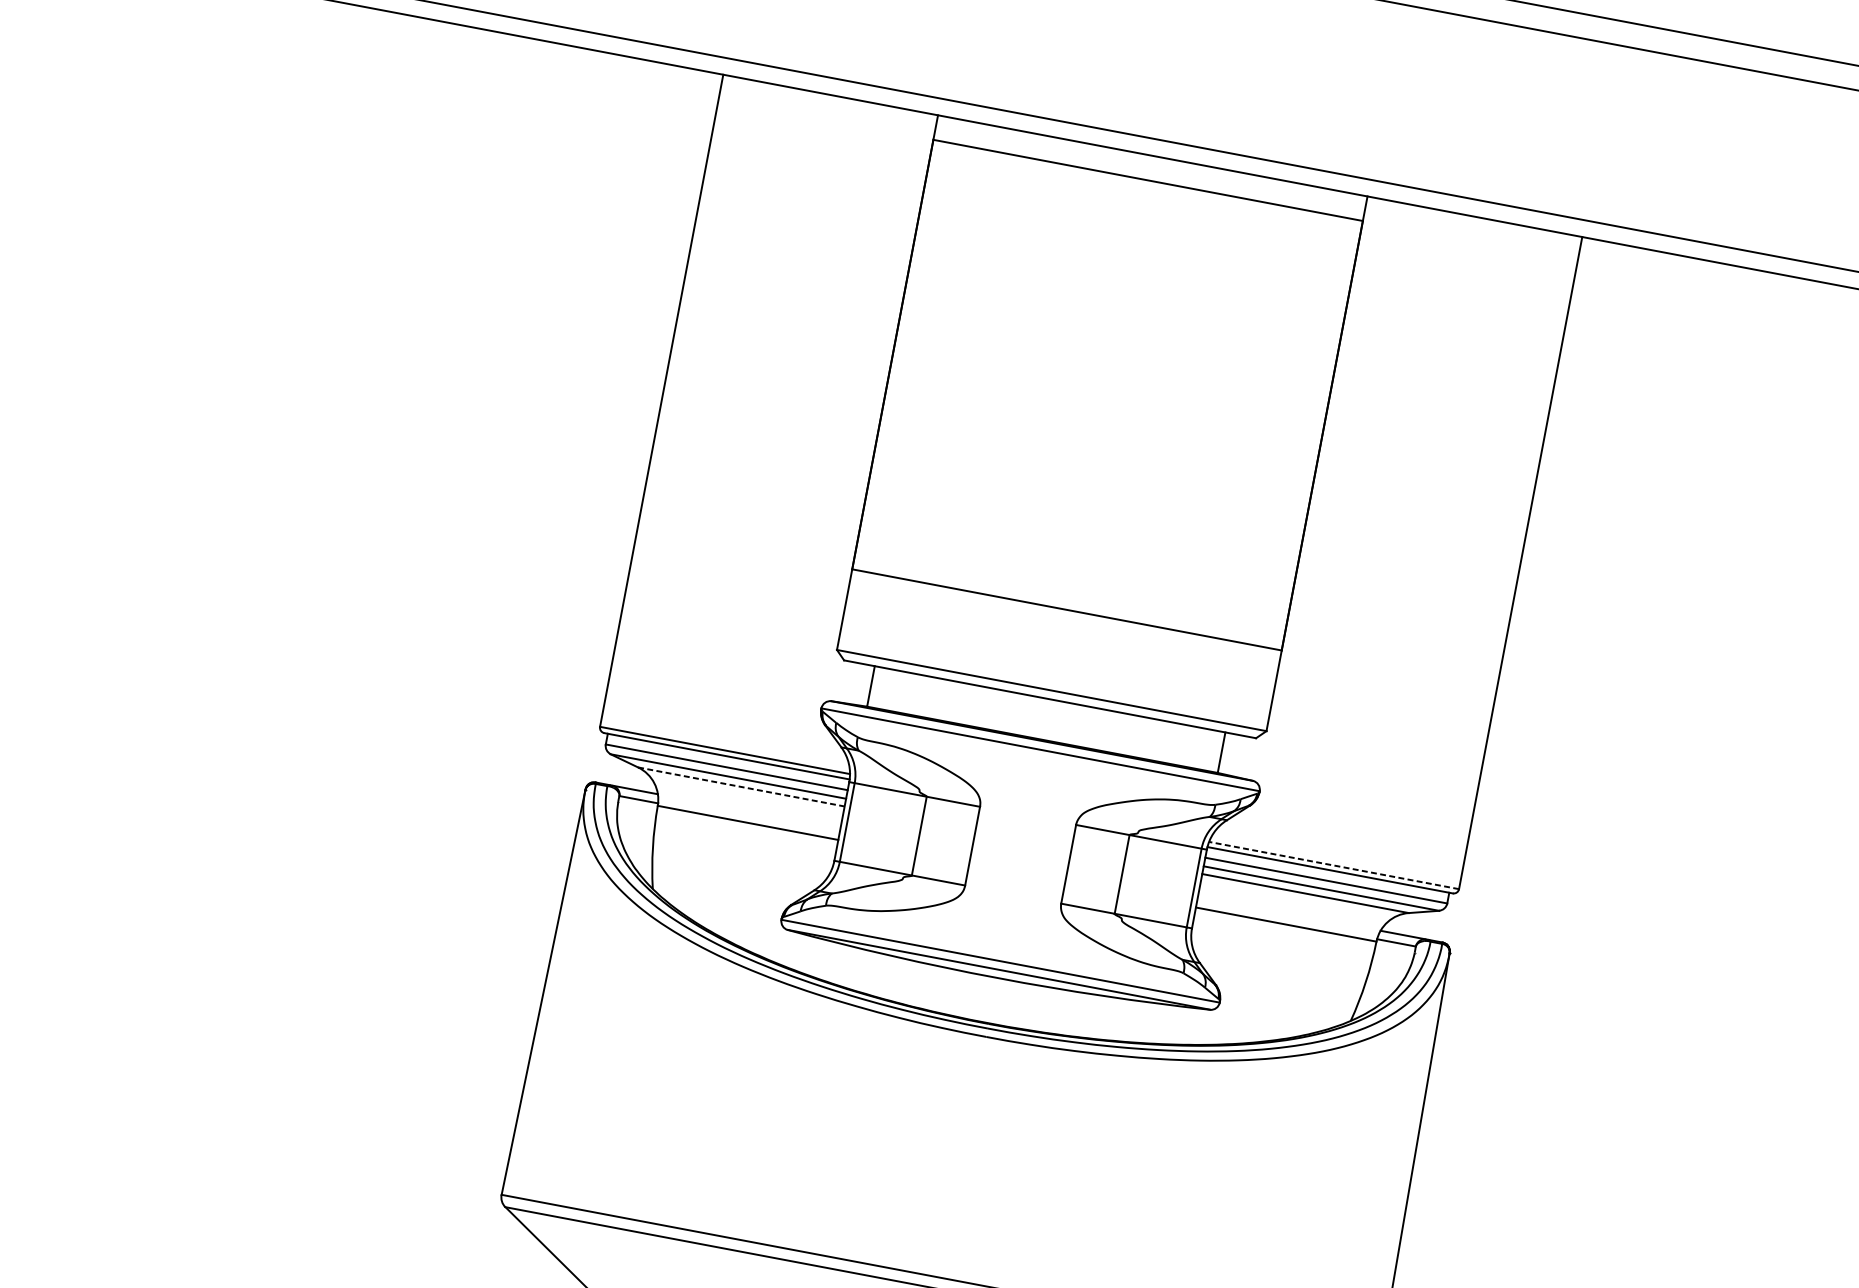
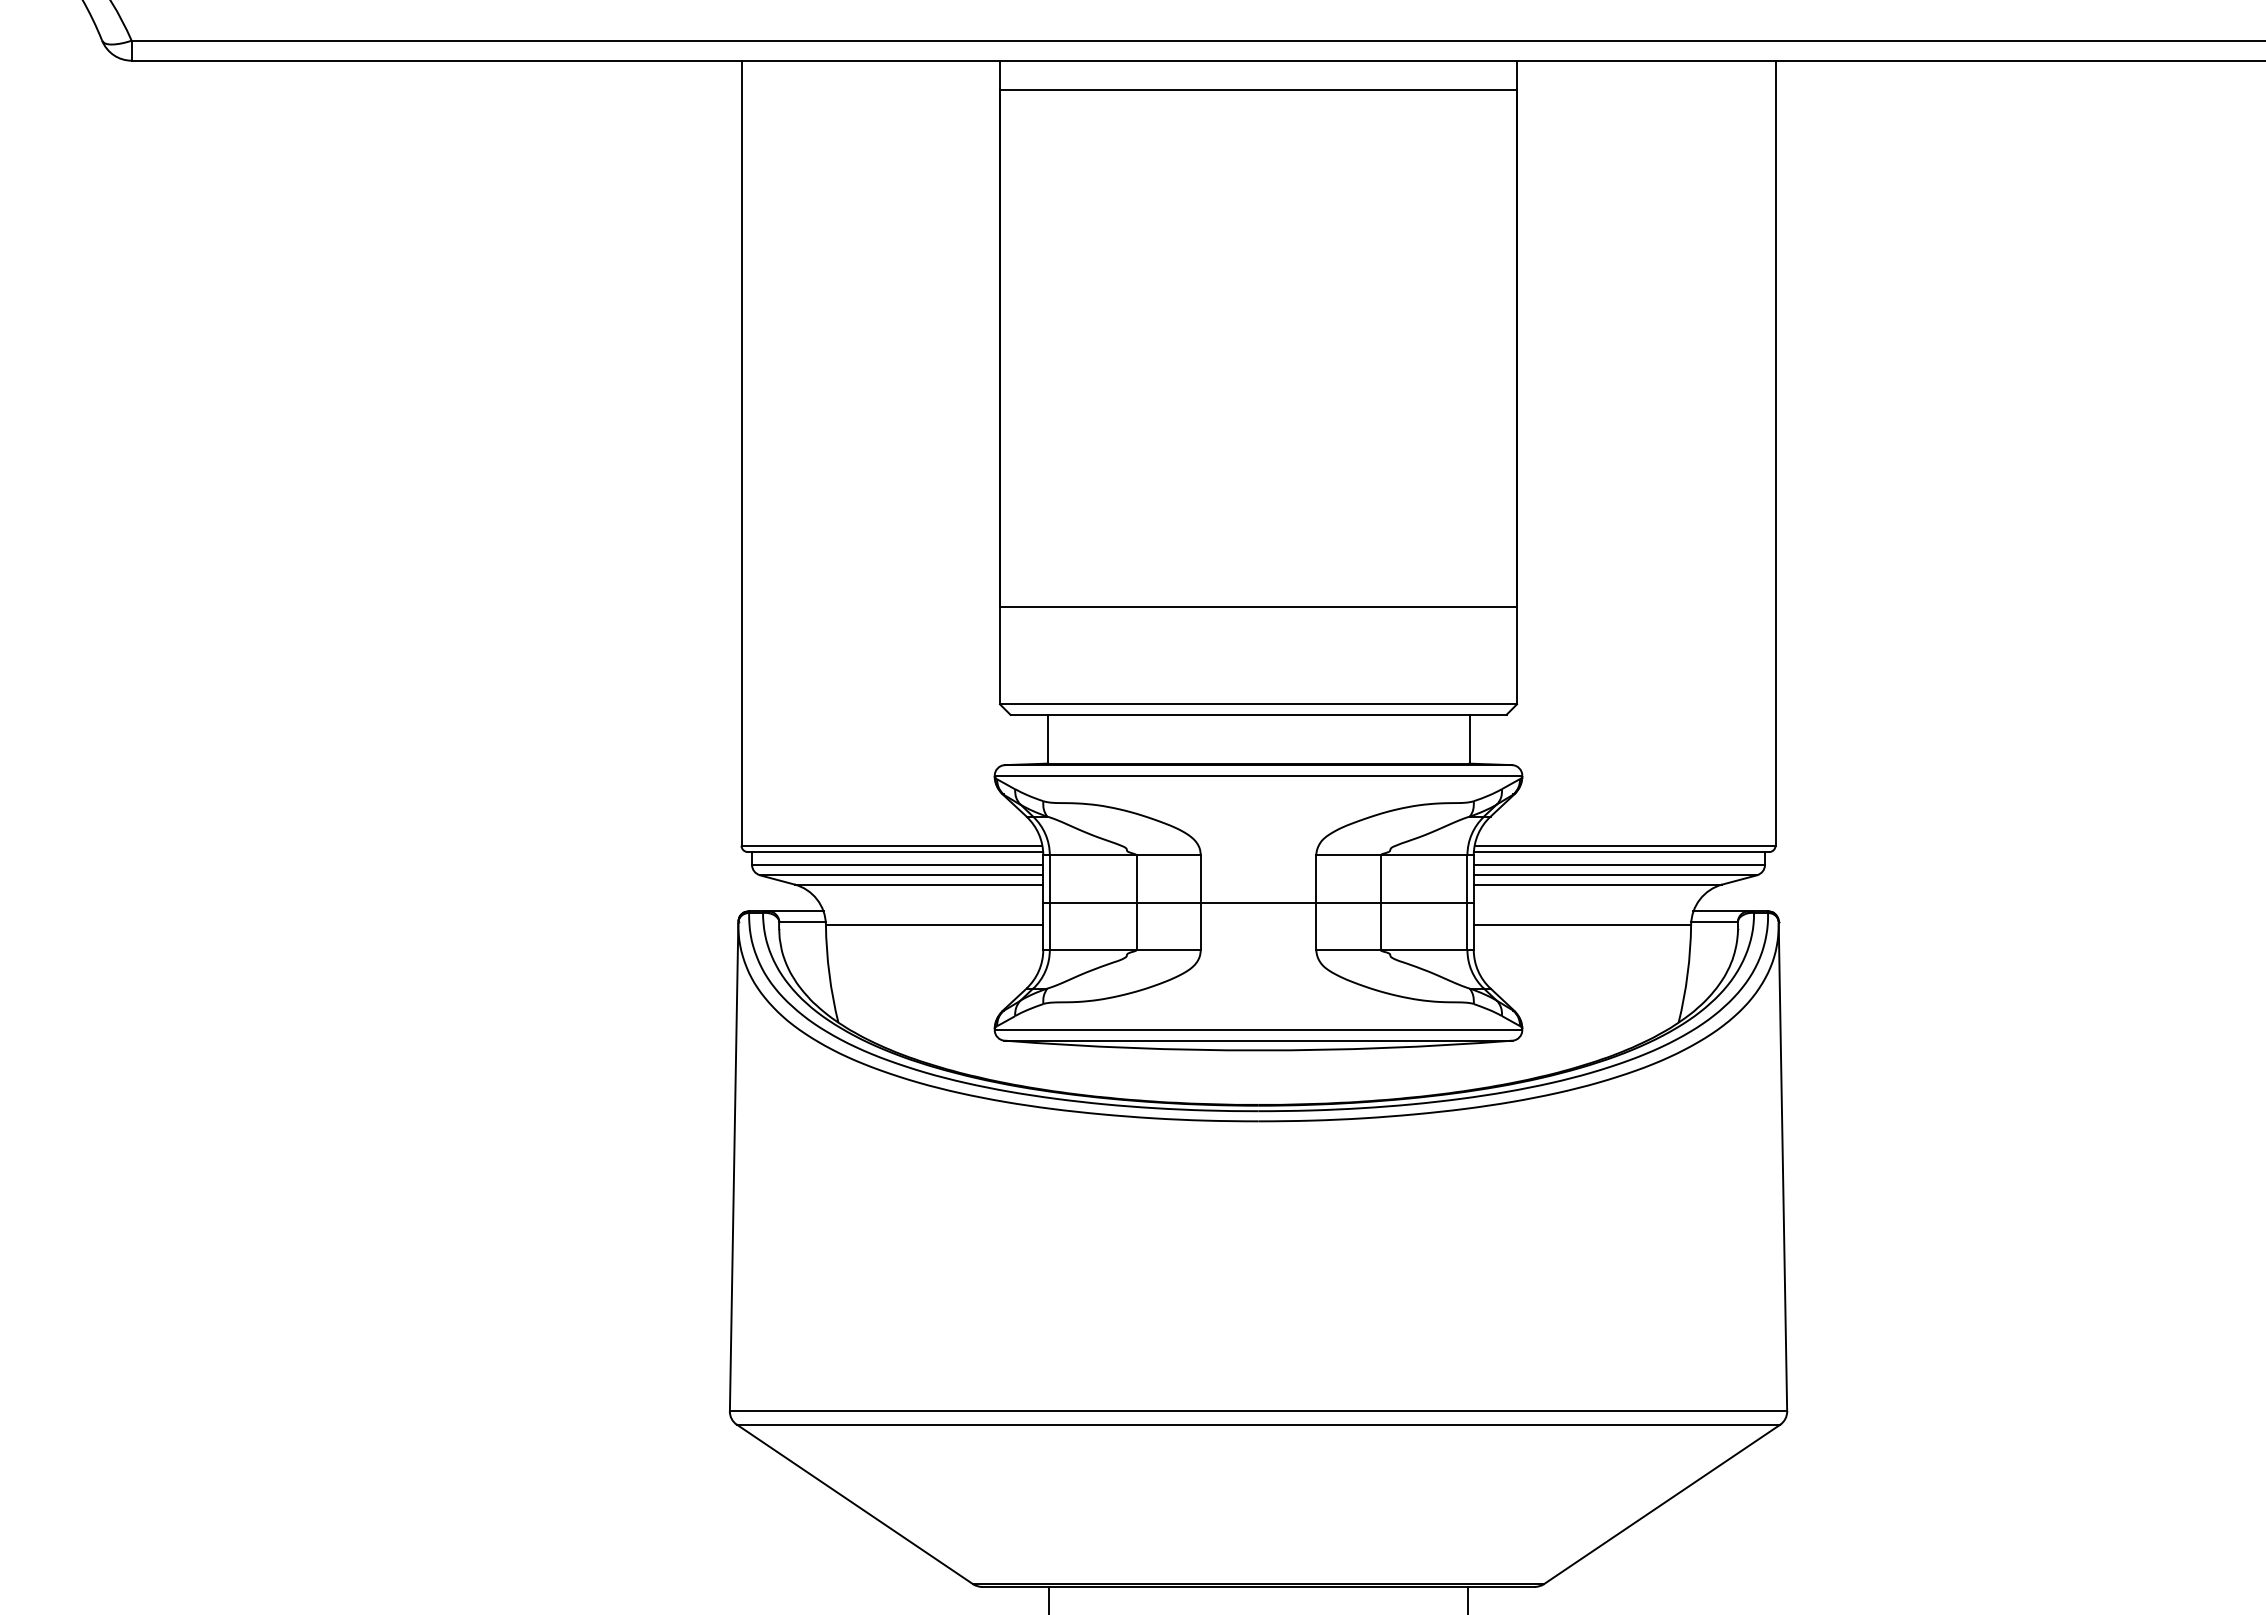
line: (741, 786) -> (919, 884), dashed -> solid
line: (1020, 855) -> (1258, 902), added
line: (1333, 865) -> (1624, 845), dashed -> solid

